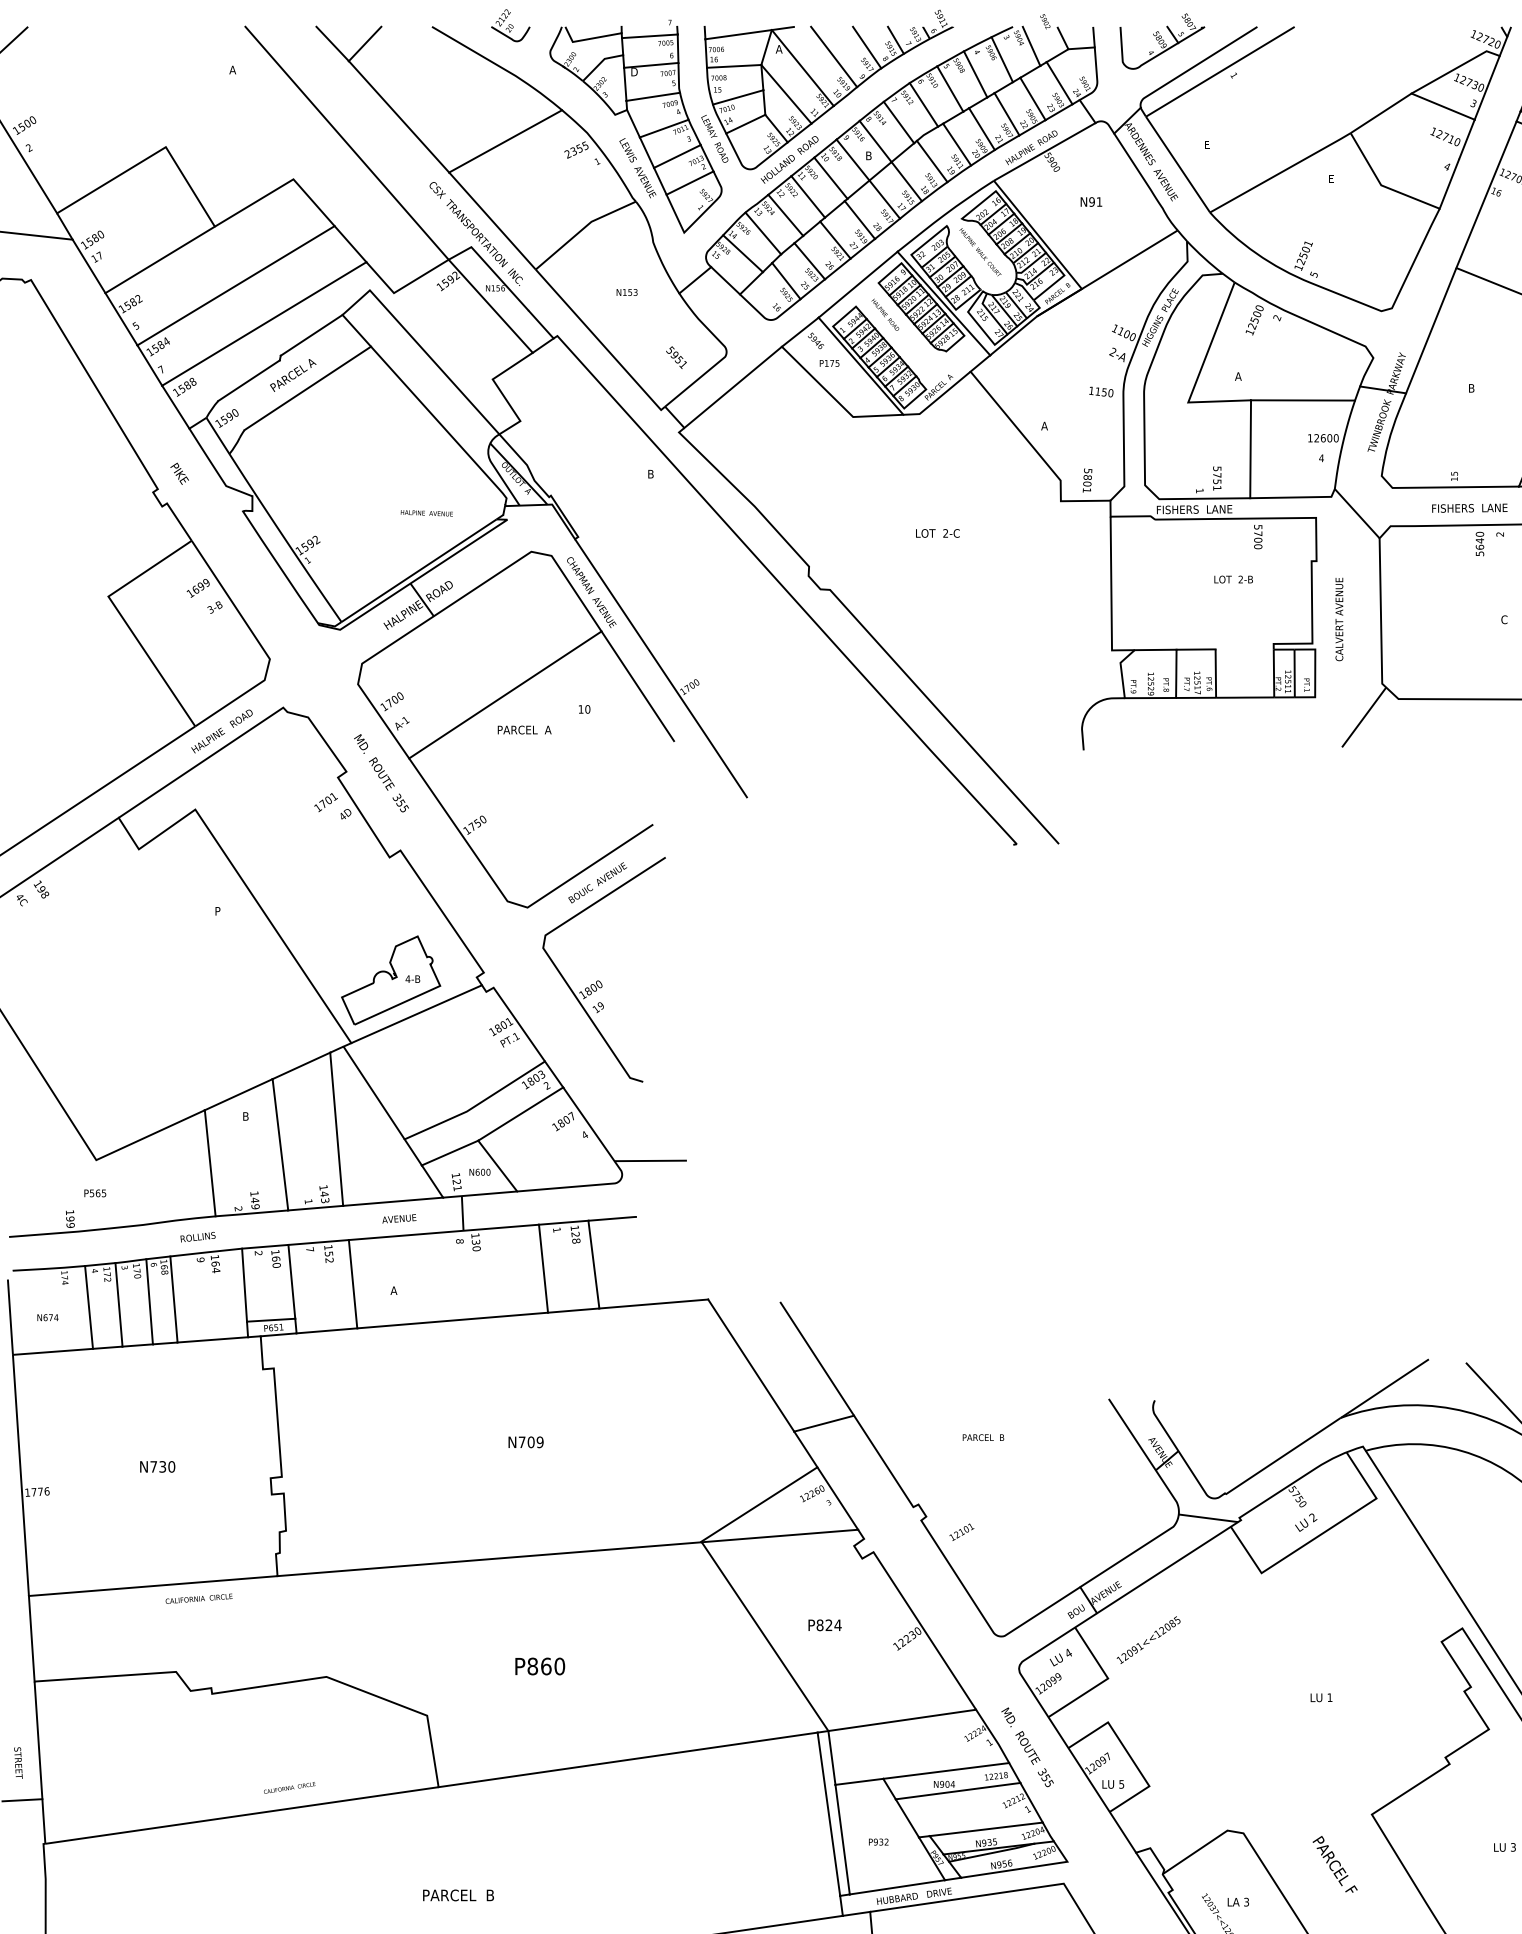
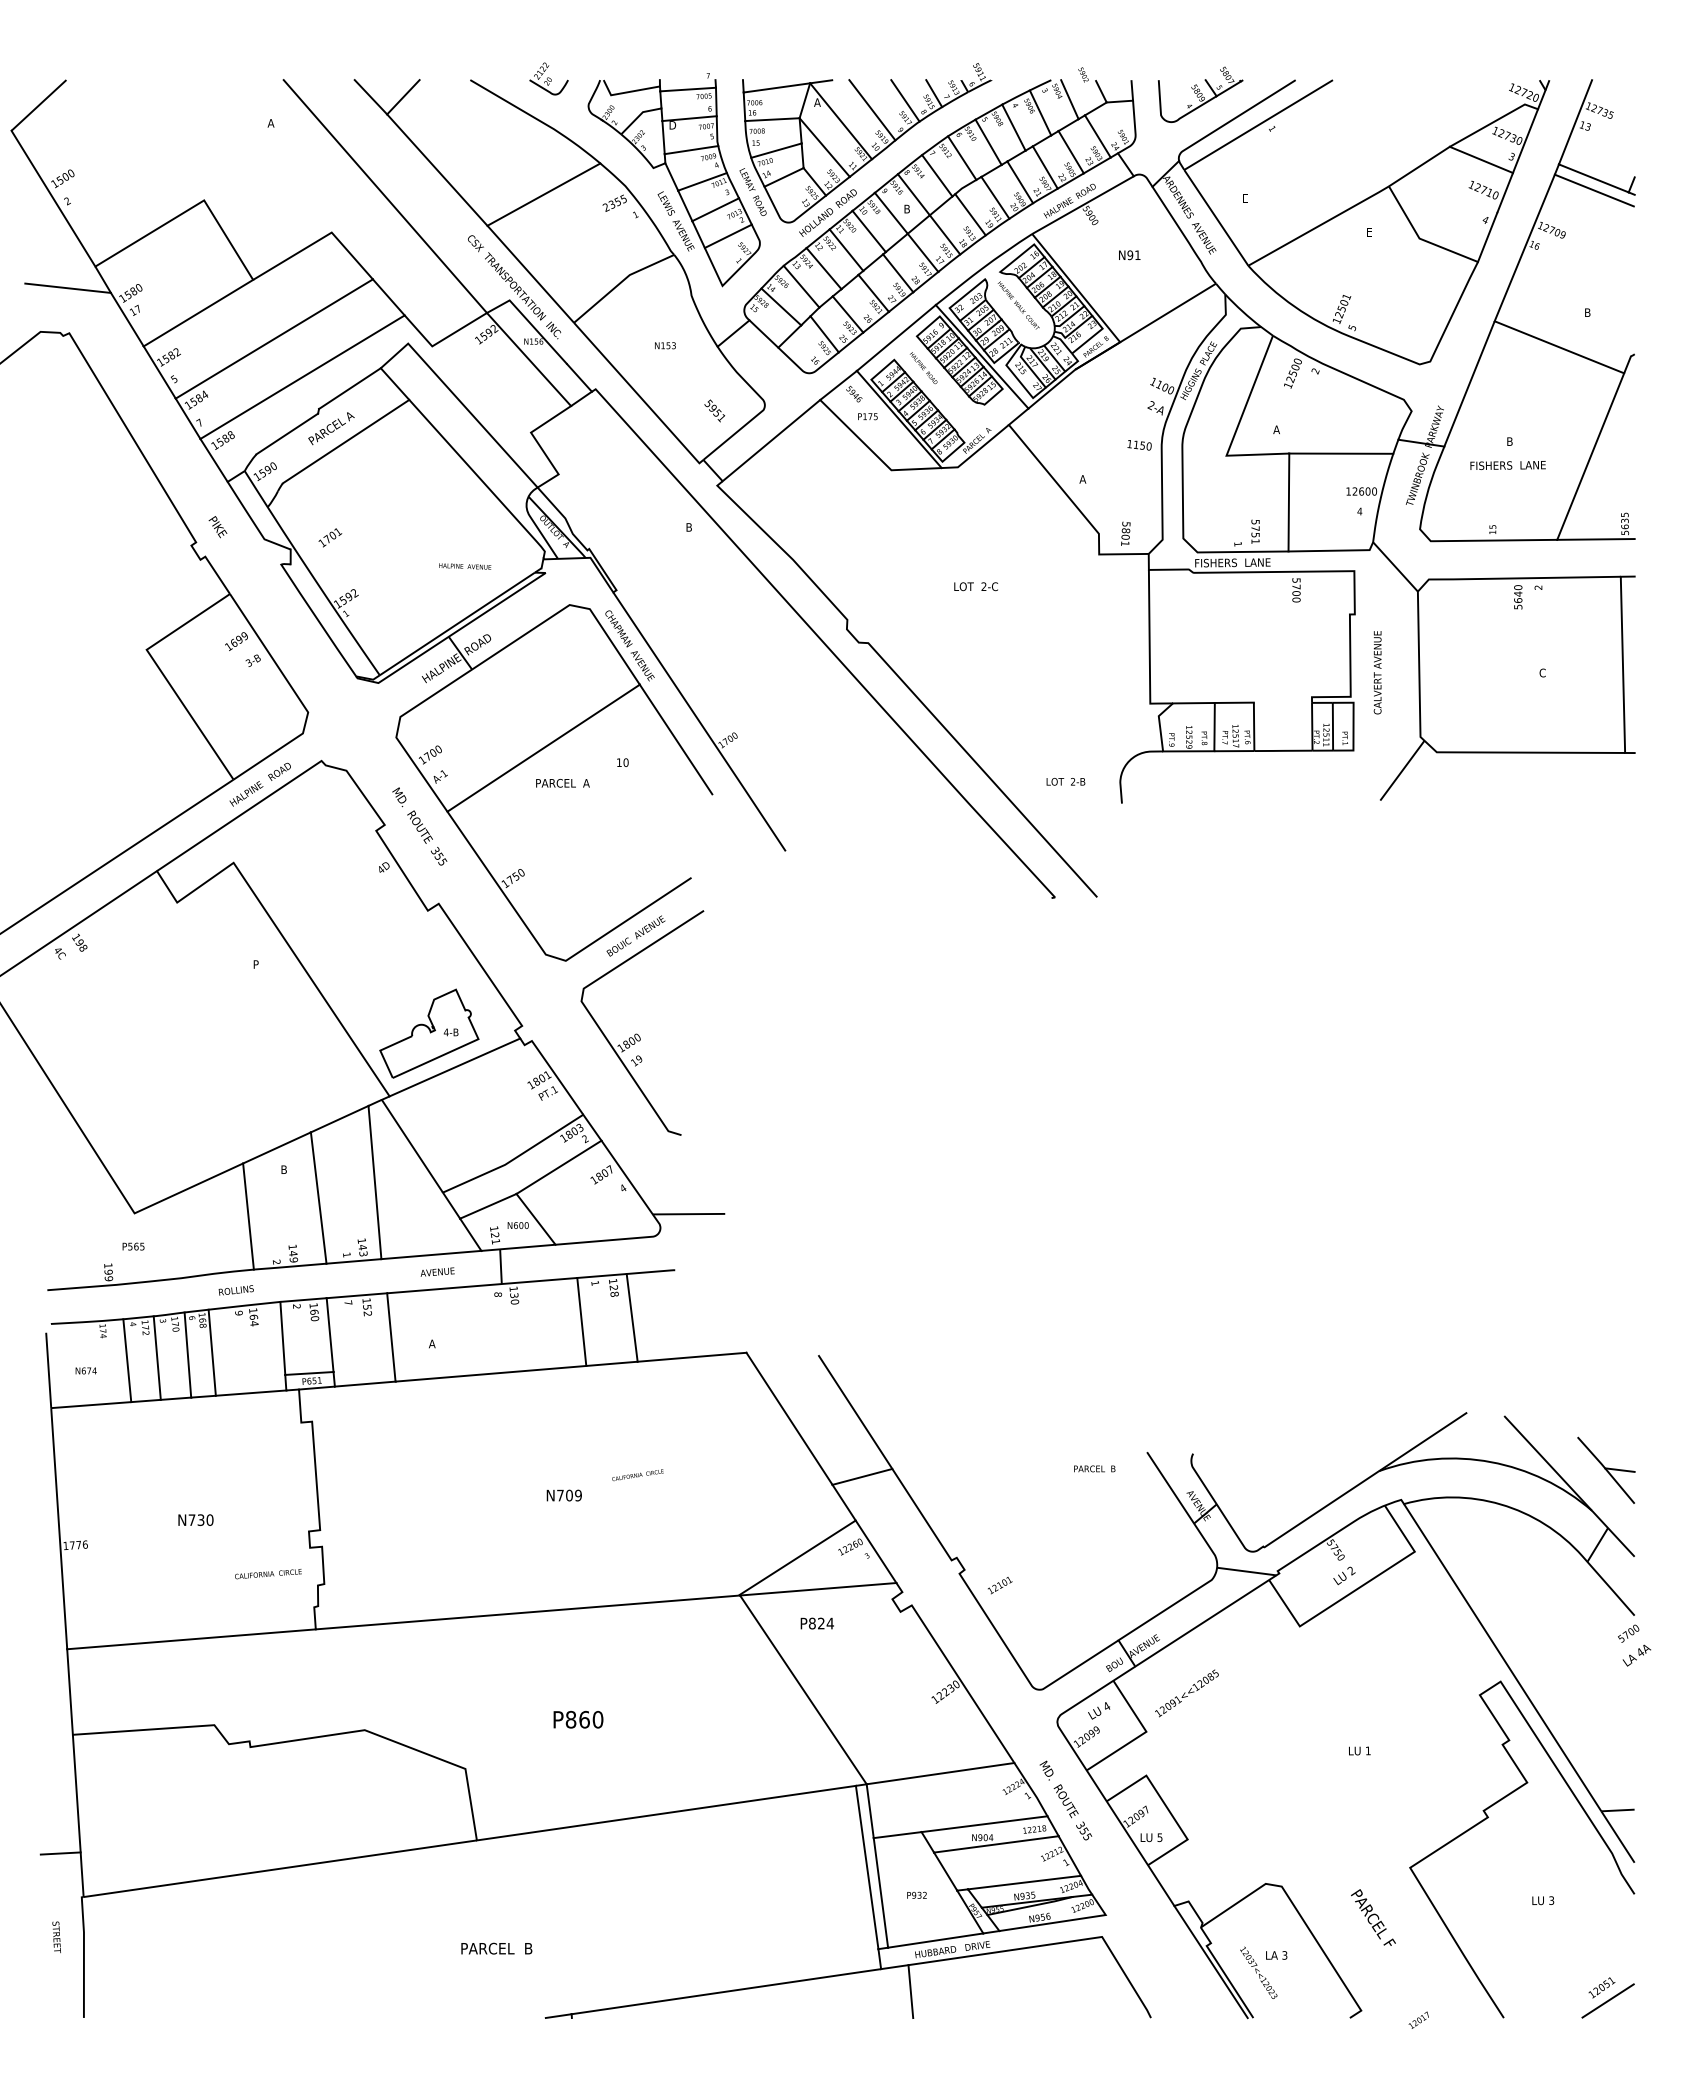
text: (1469, 508) -> (1507, 465), moved
text: (1233, 579) -> (1065, 781), moved
text: (326, 802) -> (330, 537), moved
text: (983, 1437) -> (1094, 1468), moved
text: (199, 1599) -> (268, 1574), moved
text: (824, 1625) -> (816, 1623), moved
text: (18, 1763) -> (56, 1937), moved
text: (289, 1788) -> (637, 1475), moved

